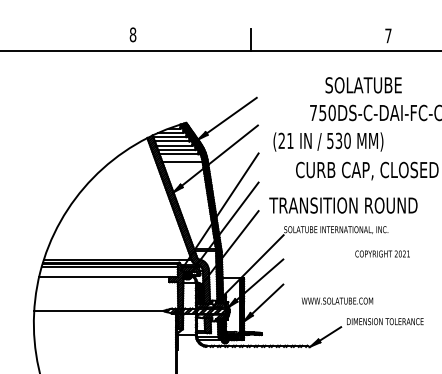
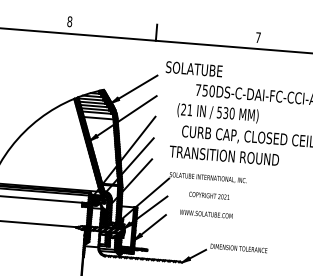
text: (363, 85) -> (194, 69), moved
text: (328, 141) -> (218, 112), moved
text: (343, 205) -> (224, 155), moved
text: (382, 253) -> (209, 195), moved
text: (337, 300) -> (206, 213), moved

